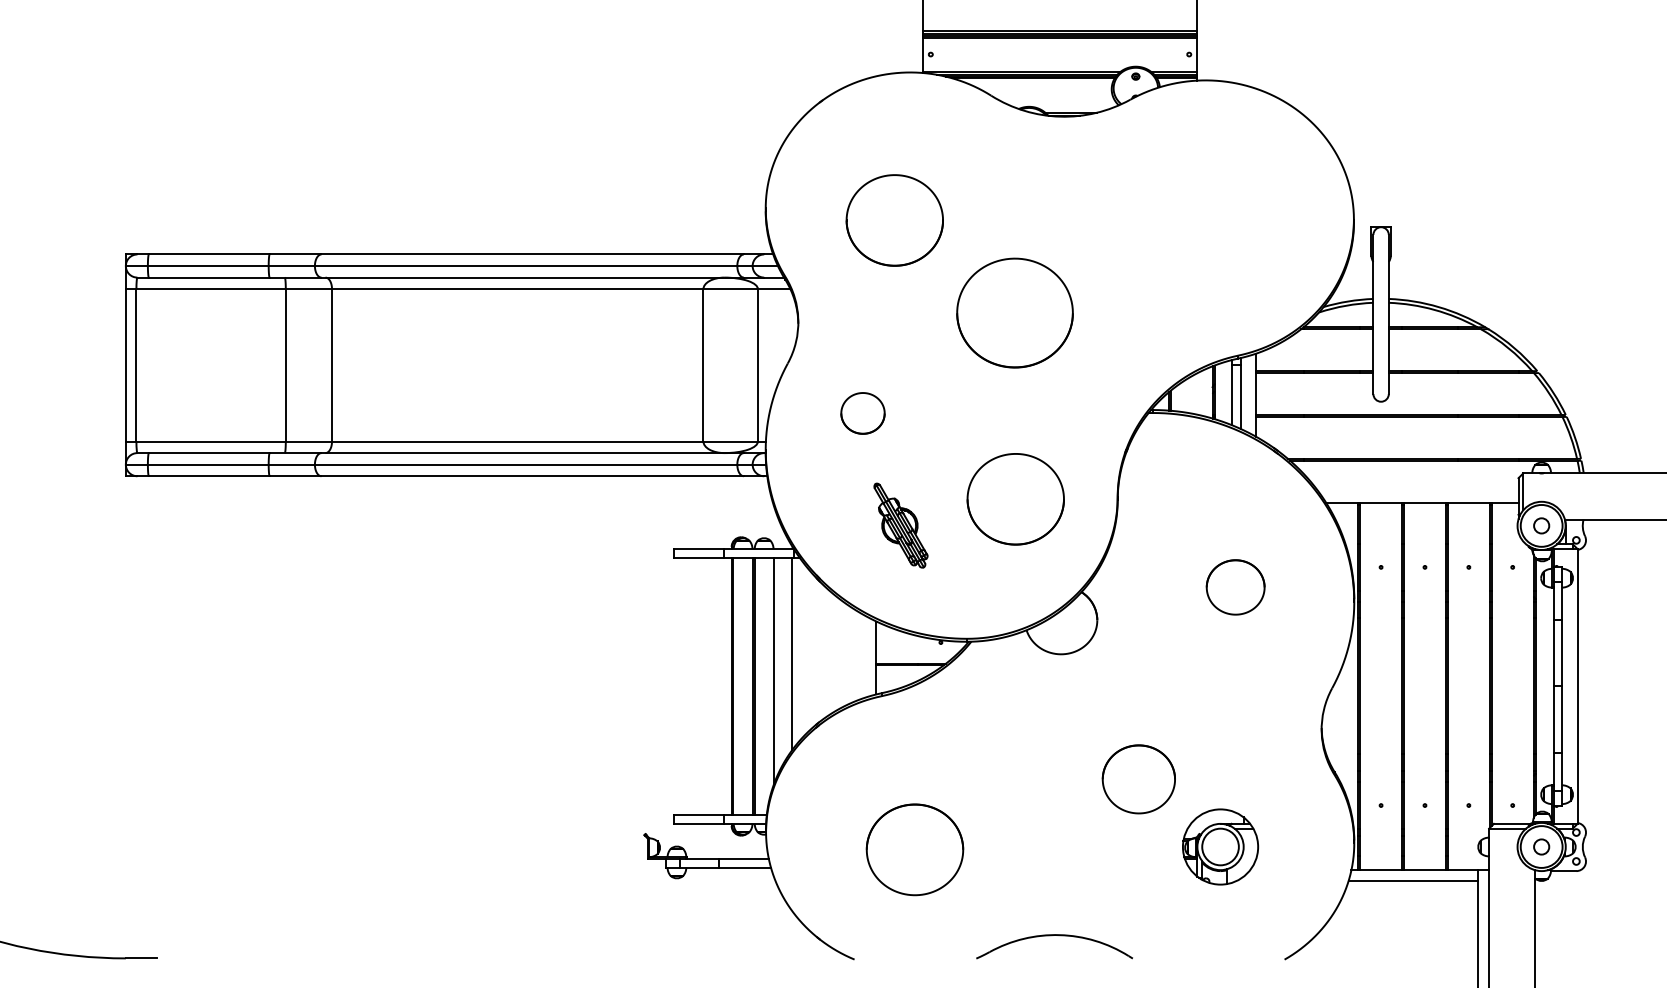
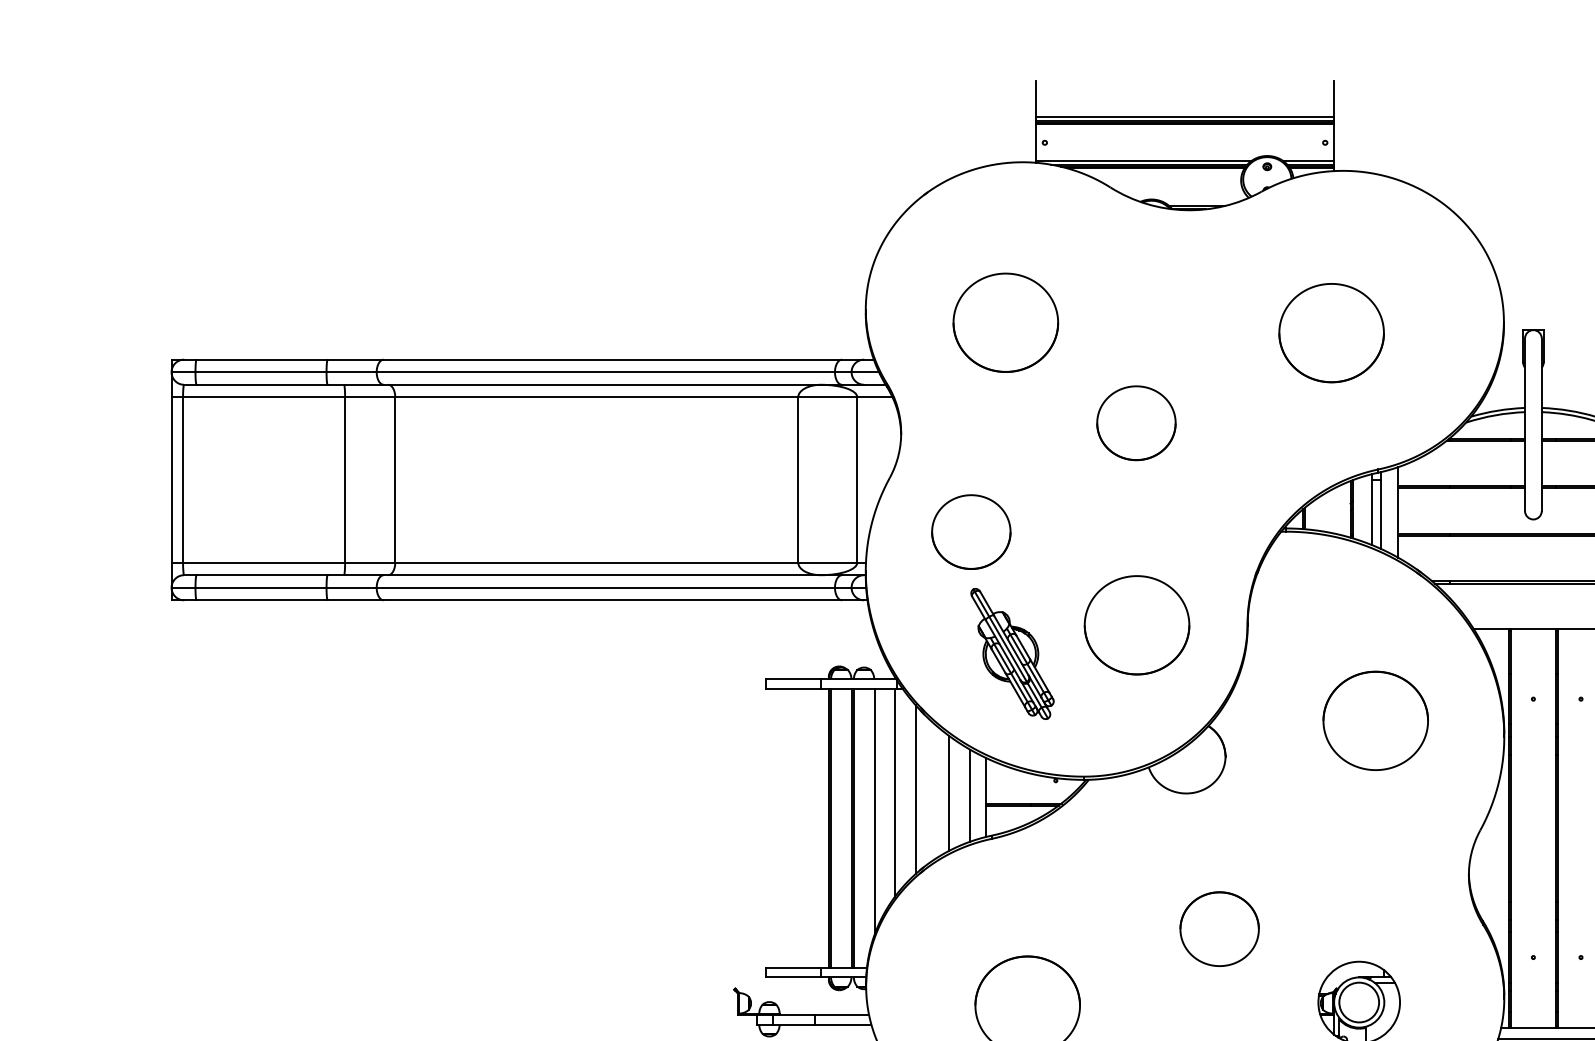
part: (1195, 229) -> (1332, 332), added
part: (1015, 312) -> (1136, 422), size x0.62
part: (862, 413) -> (970, 532), size x1.67
part: (900, 525) -> (1011, 653), size x1.43
part: (1235, 587) -> (1375, 721), size x1.67
line: (811, 650) -> (915, 789), added
line: (842, 654) -> (949, 793), added
line: (861, 655) -> (969, 794), added
part: (1138, 779) -> (1219, 929), moved

